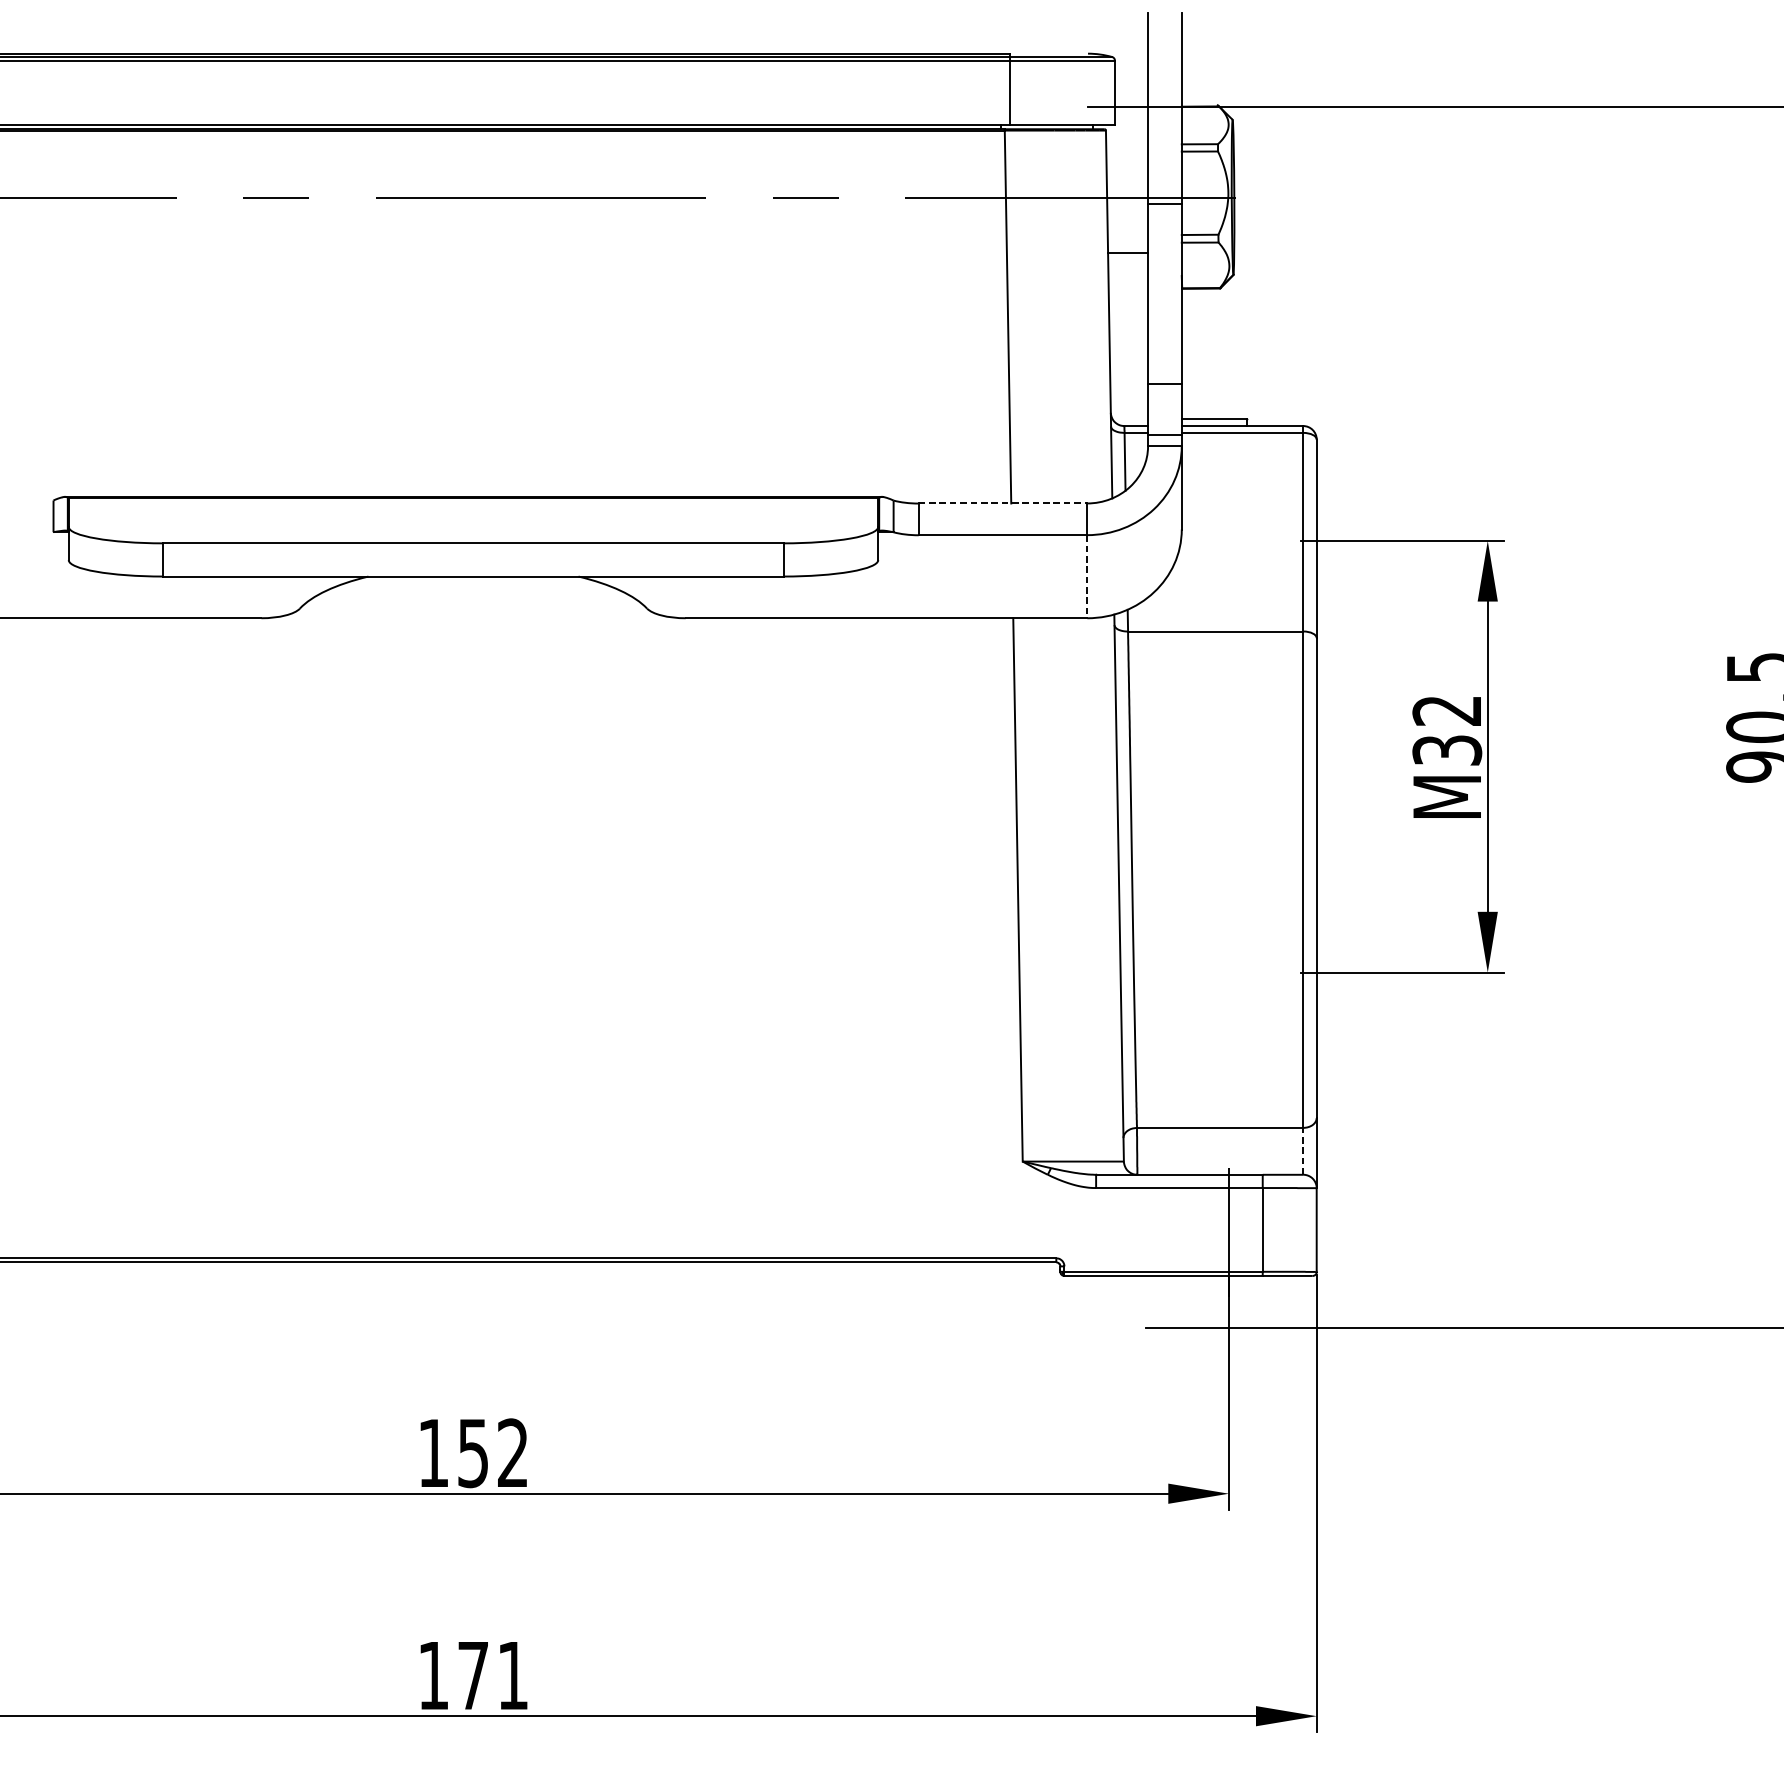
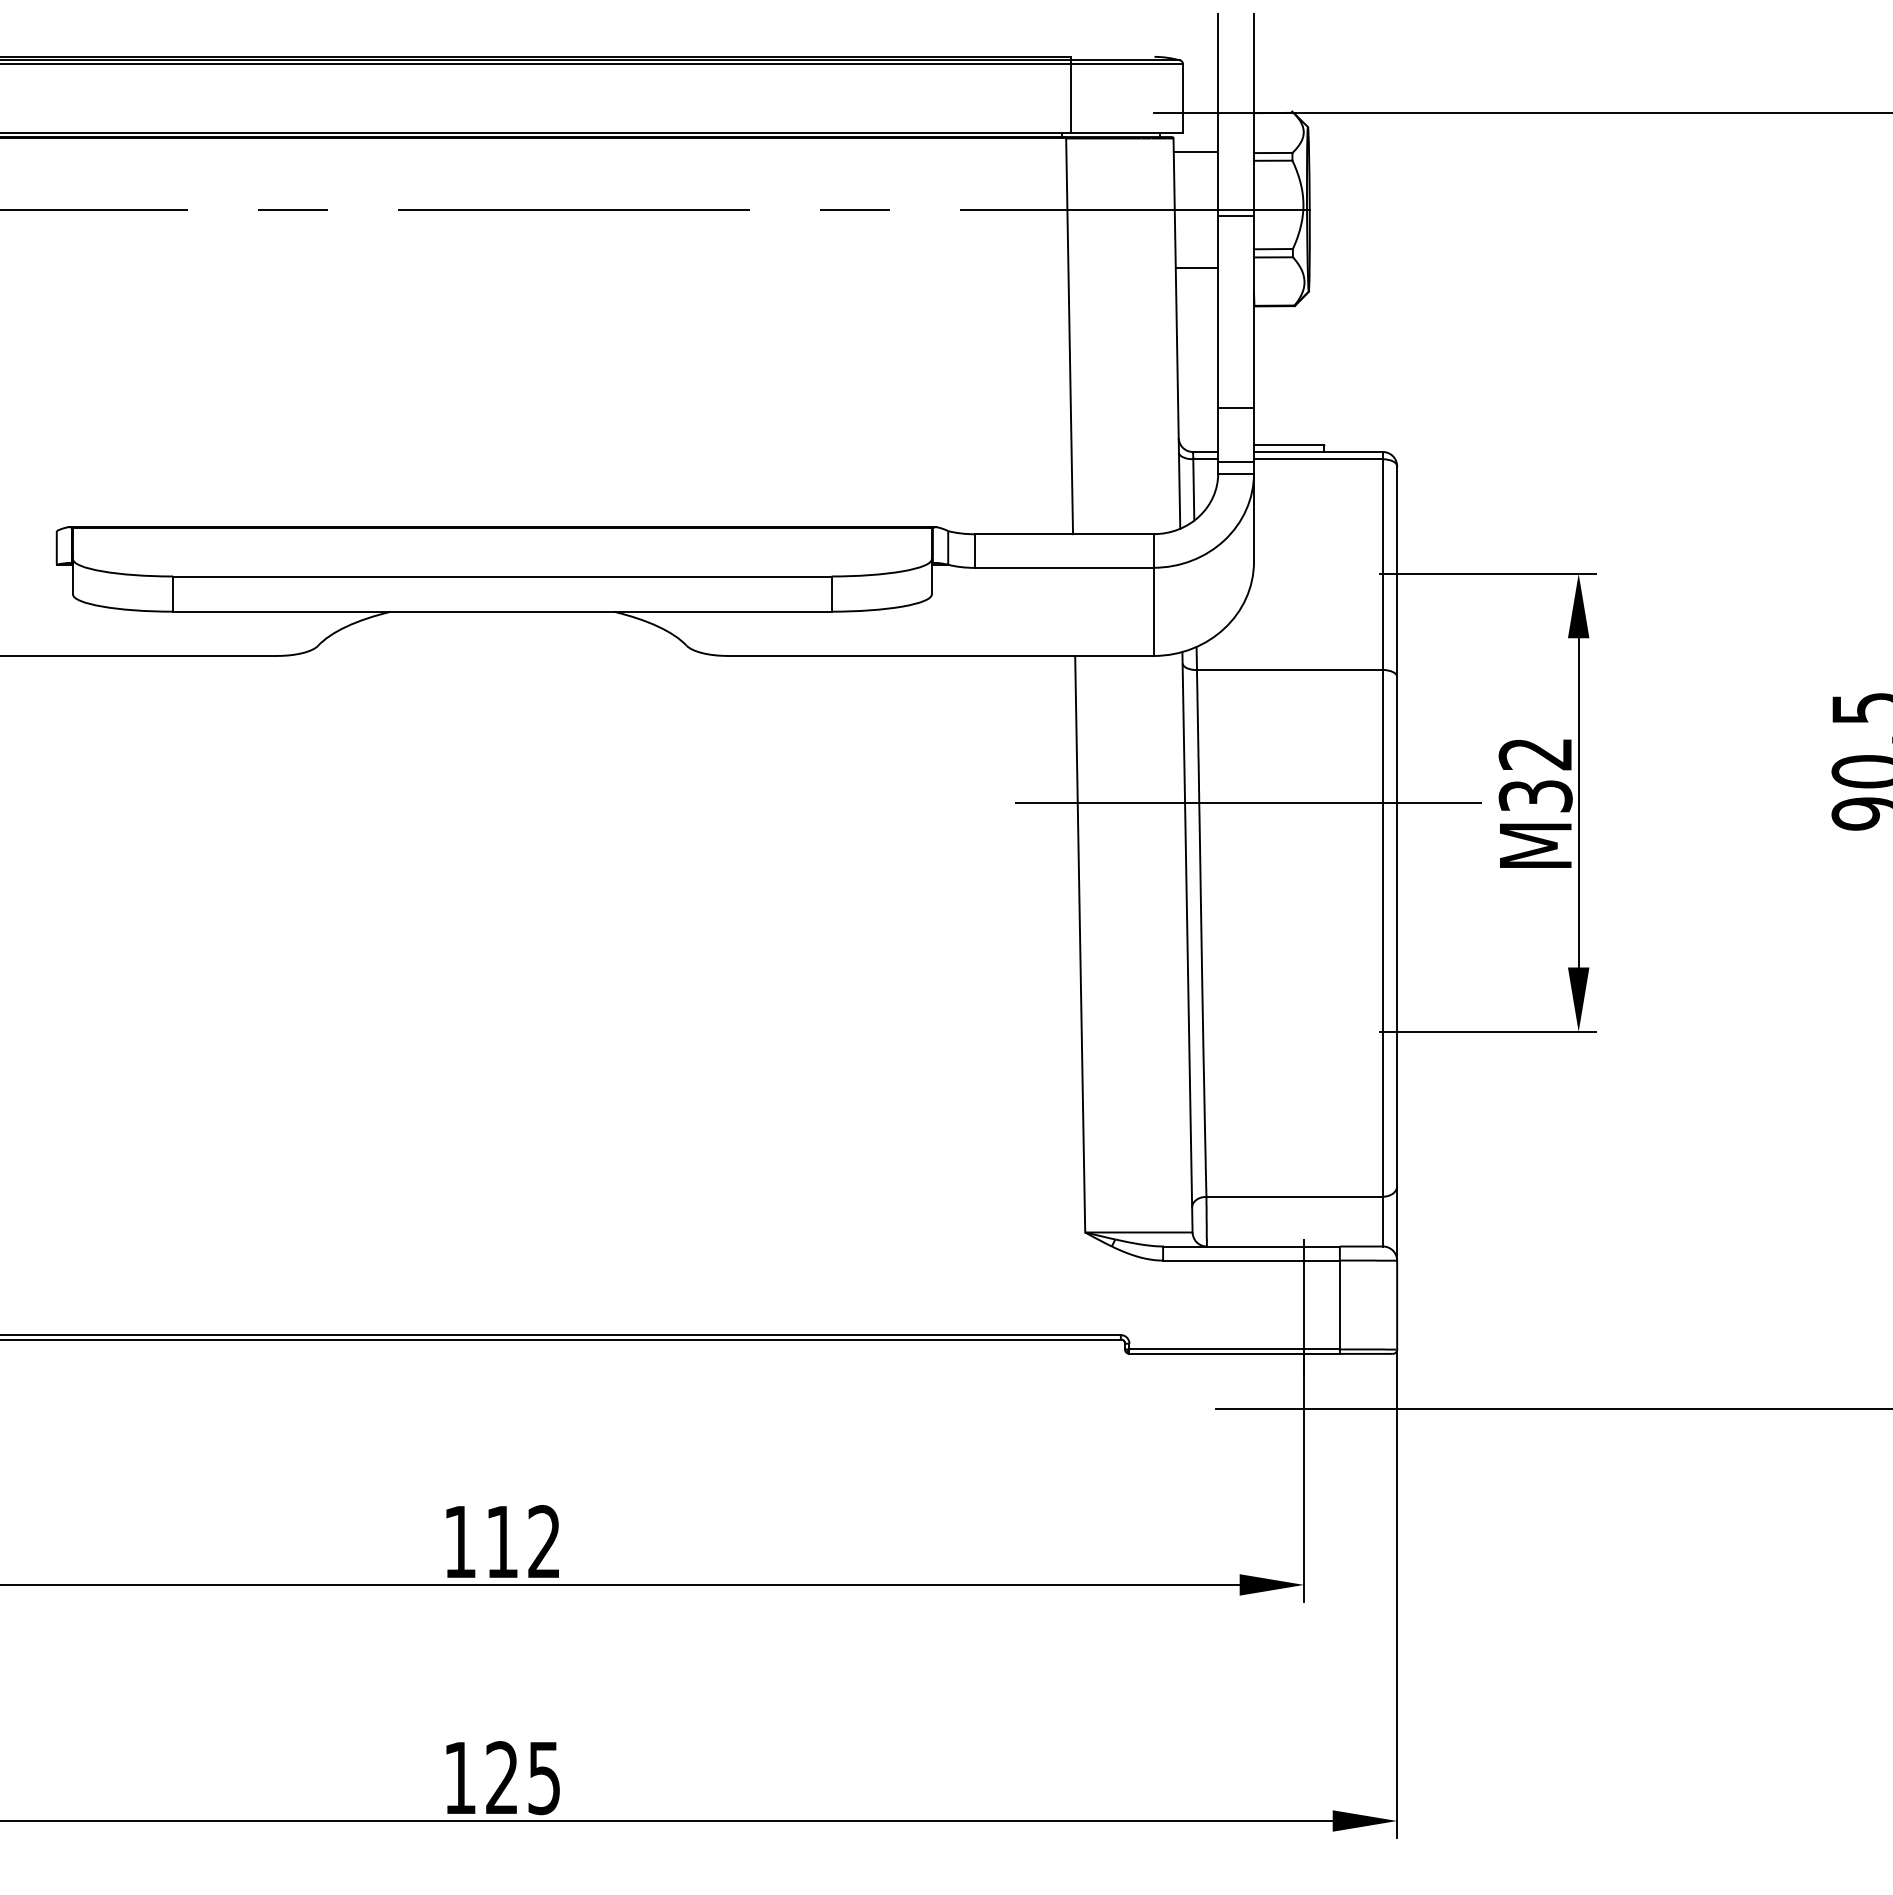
line: (1126, 143) -> (1195, 152), added
line: (1003, 503) -> (1064, 534), dashed -> solid
line: (1087, 577) -> (1153, 612), dashed -> solid
line: (1175, 756) -> (1247, 802), added
line: (1302, 1151) -> (1382, 1221), dashed -> solid
text: (472, 1453) -> (501, 1542), 152 -> 112
text: (492, 1676) -> (522, 1778), 171 -> 125

